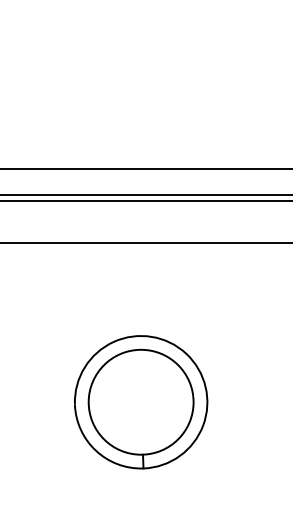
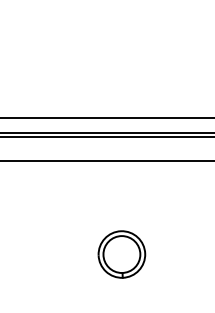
part: (140, 402) -> (121, 254), size x0.6

